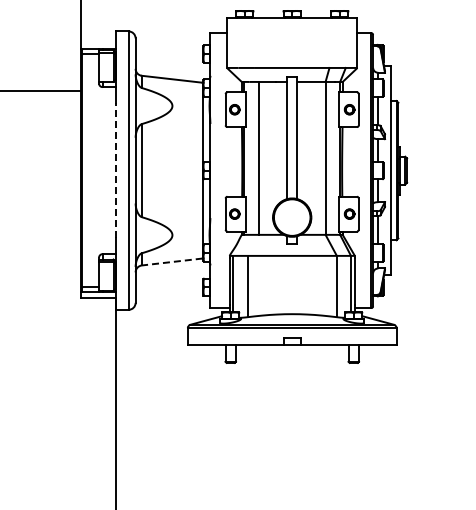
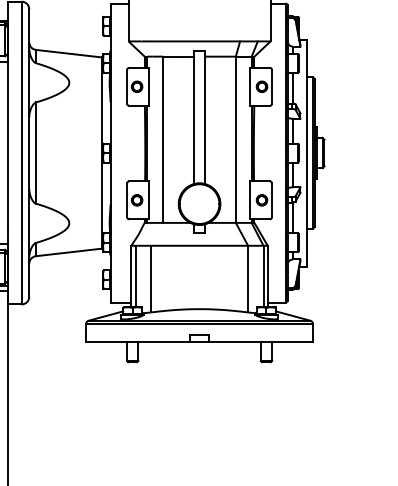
line: (116, 170) -> (8, 152), dashed -> solid
line: (172, 262) -> (69, 252), dashed -> solid

